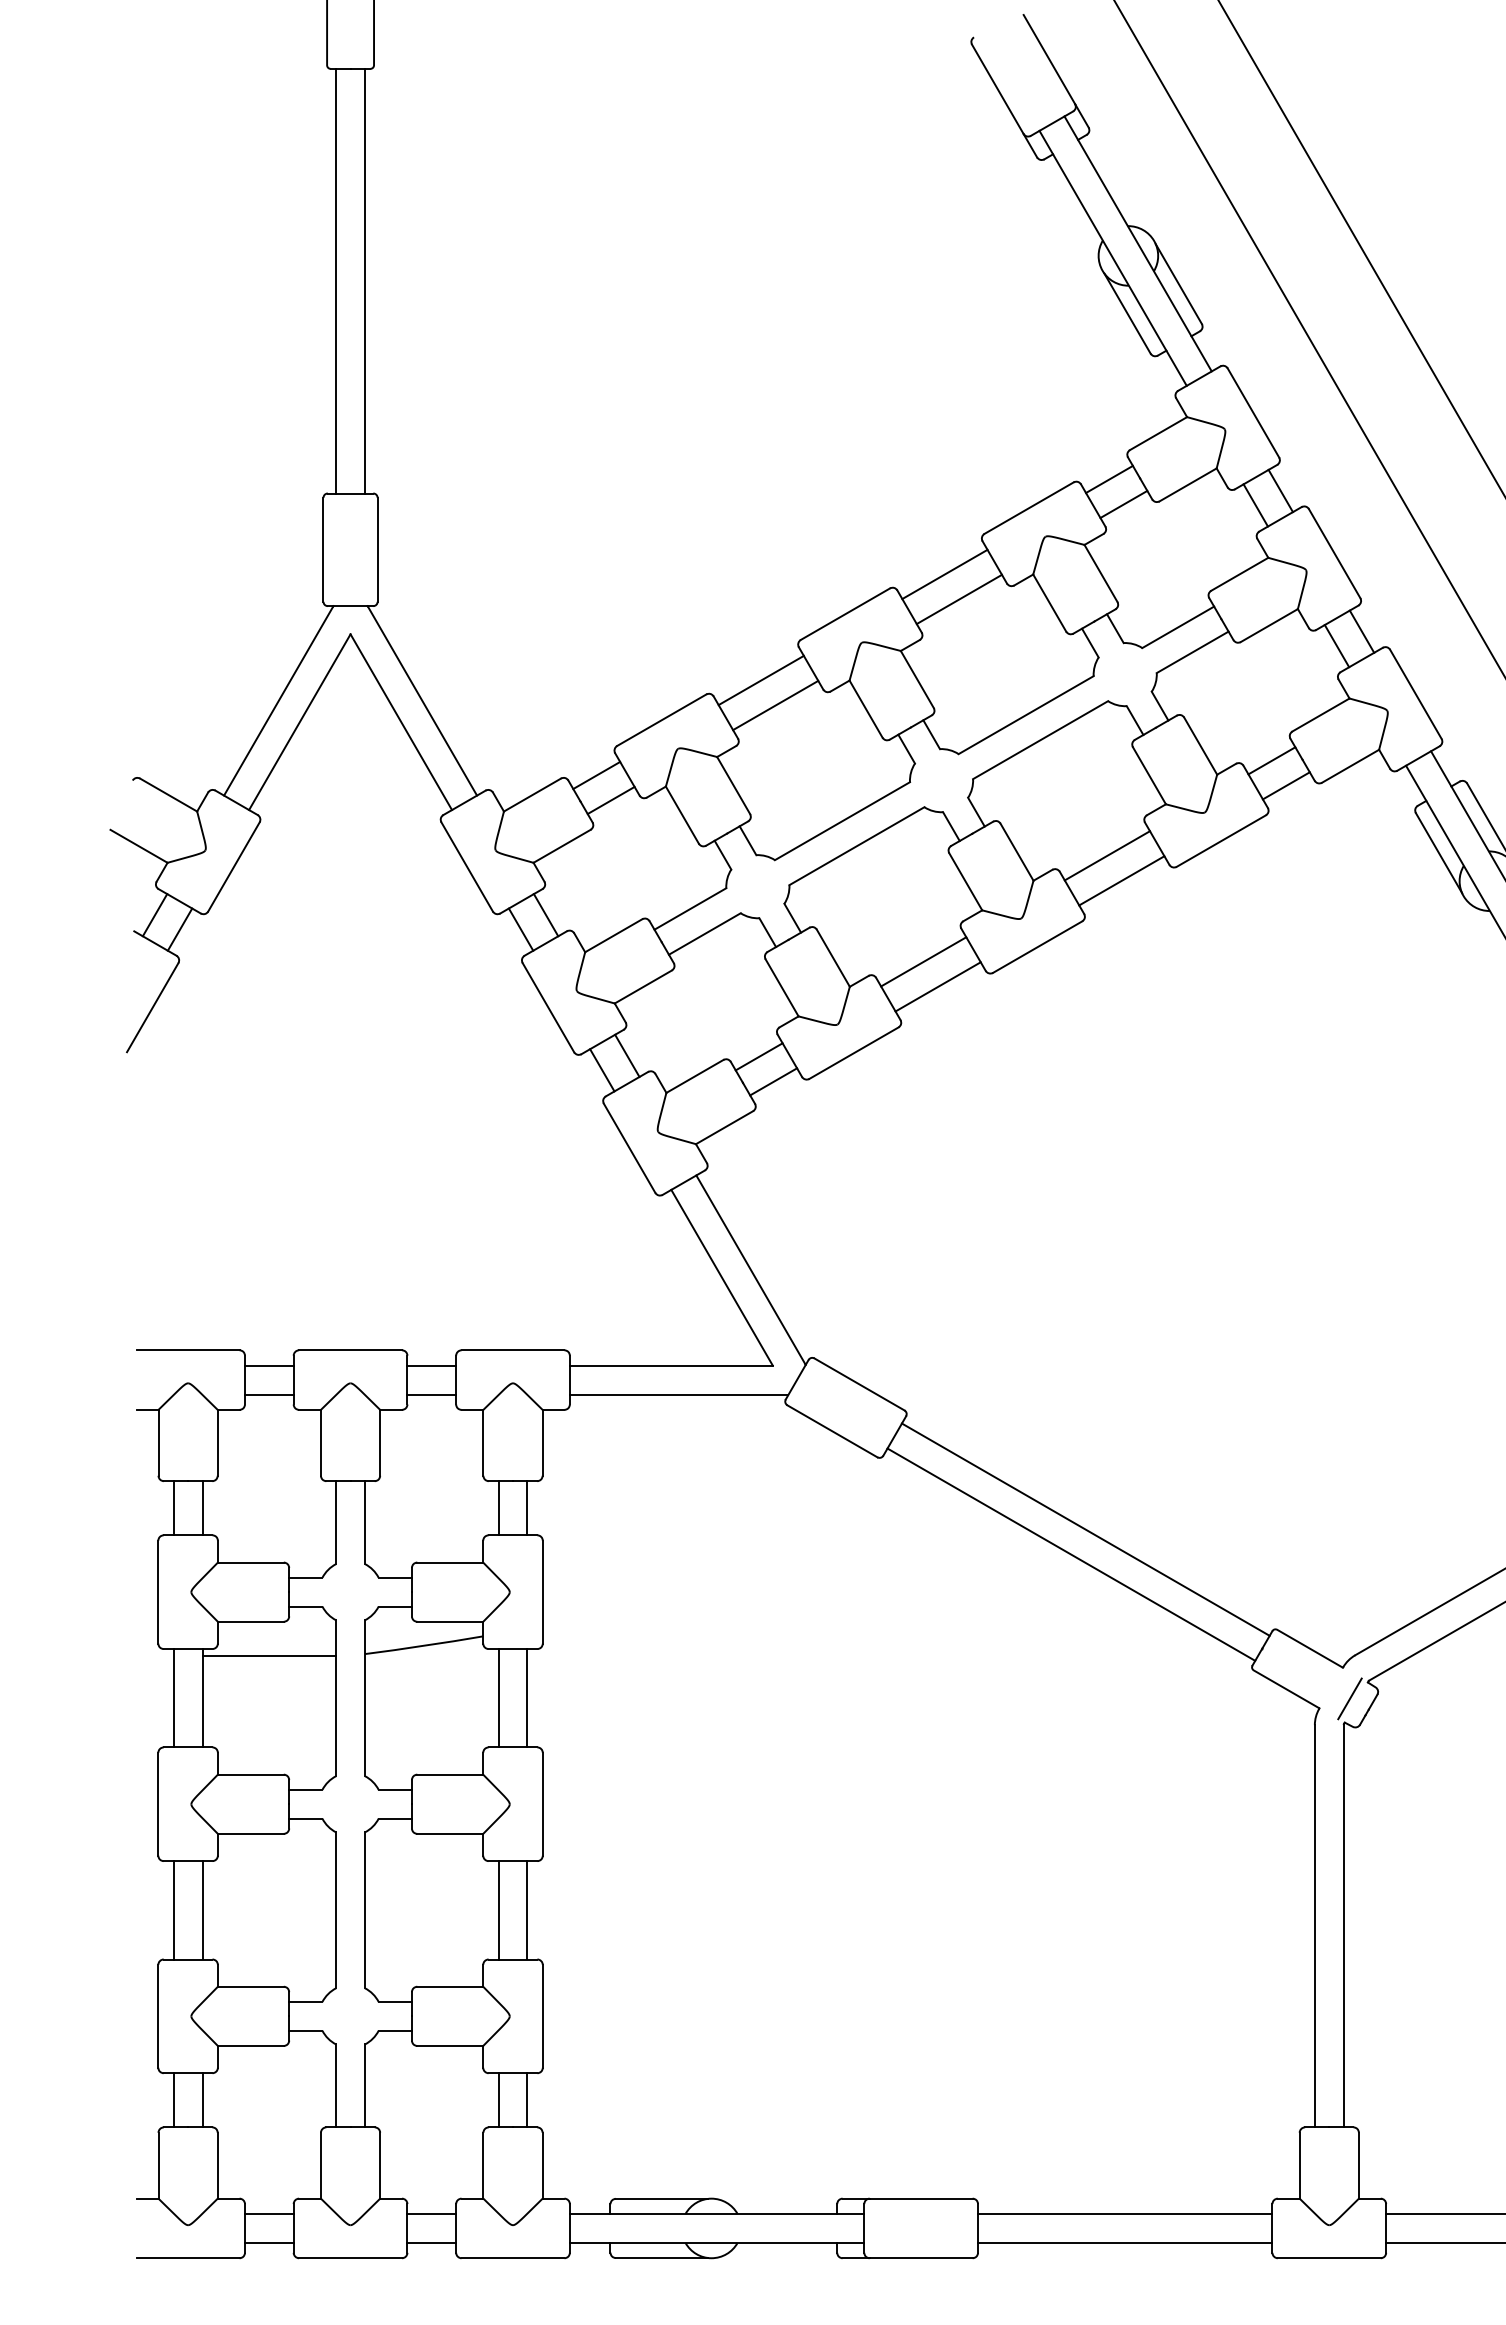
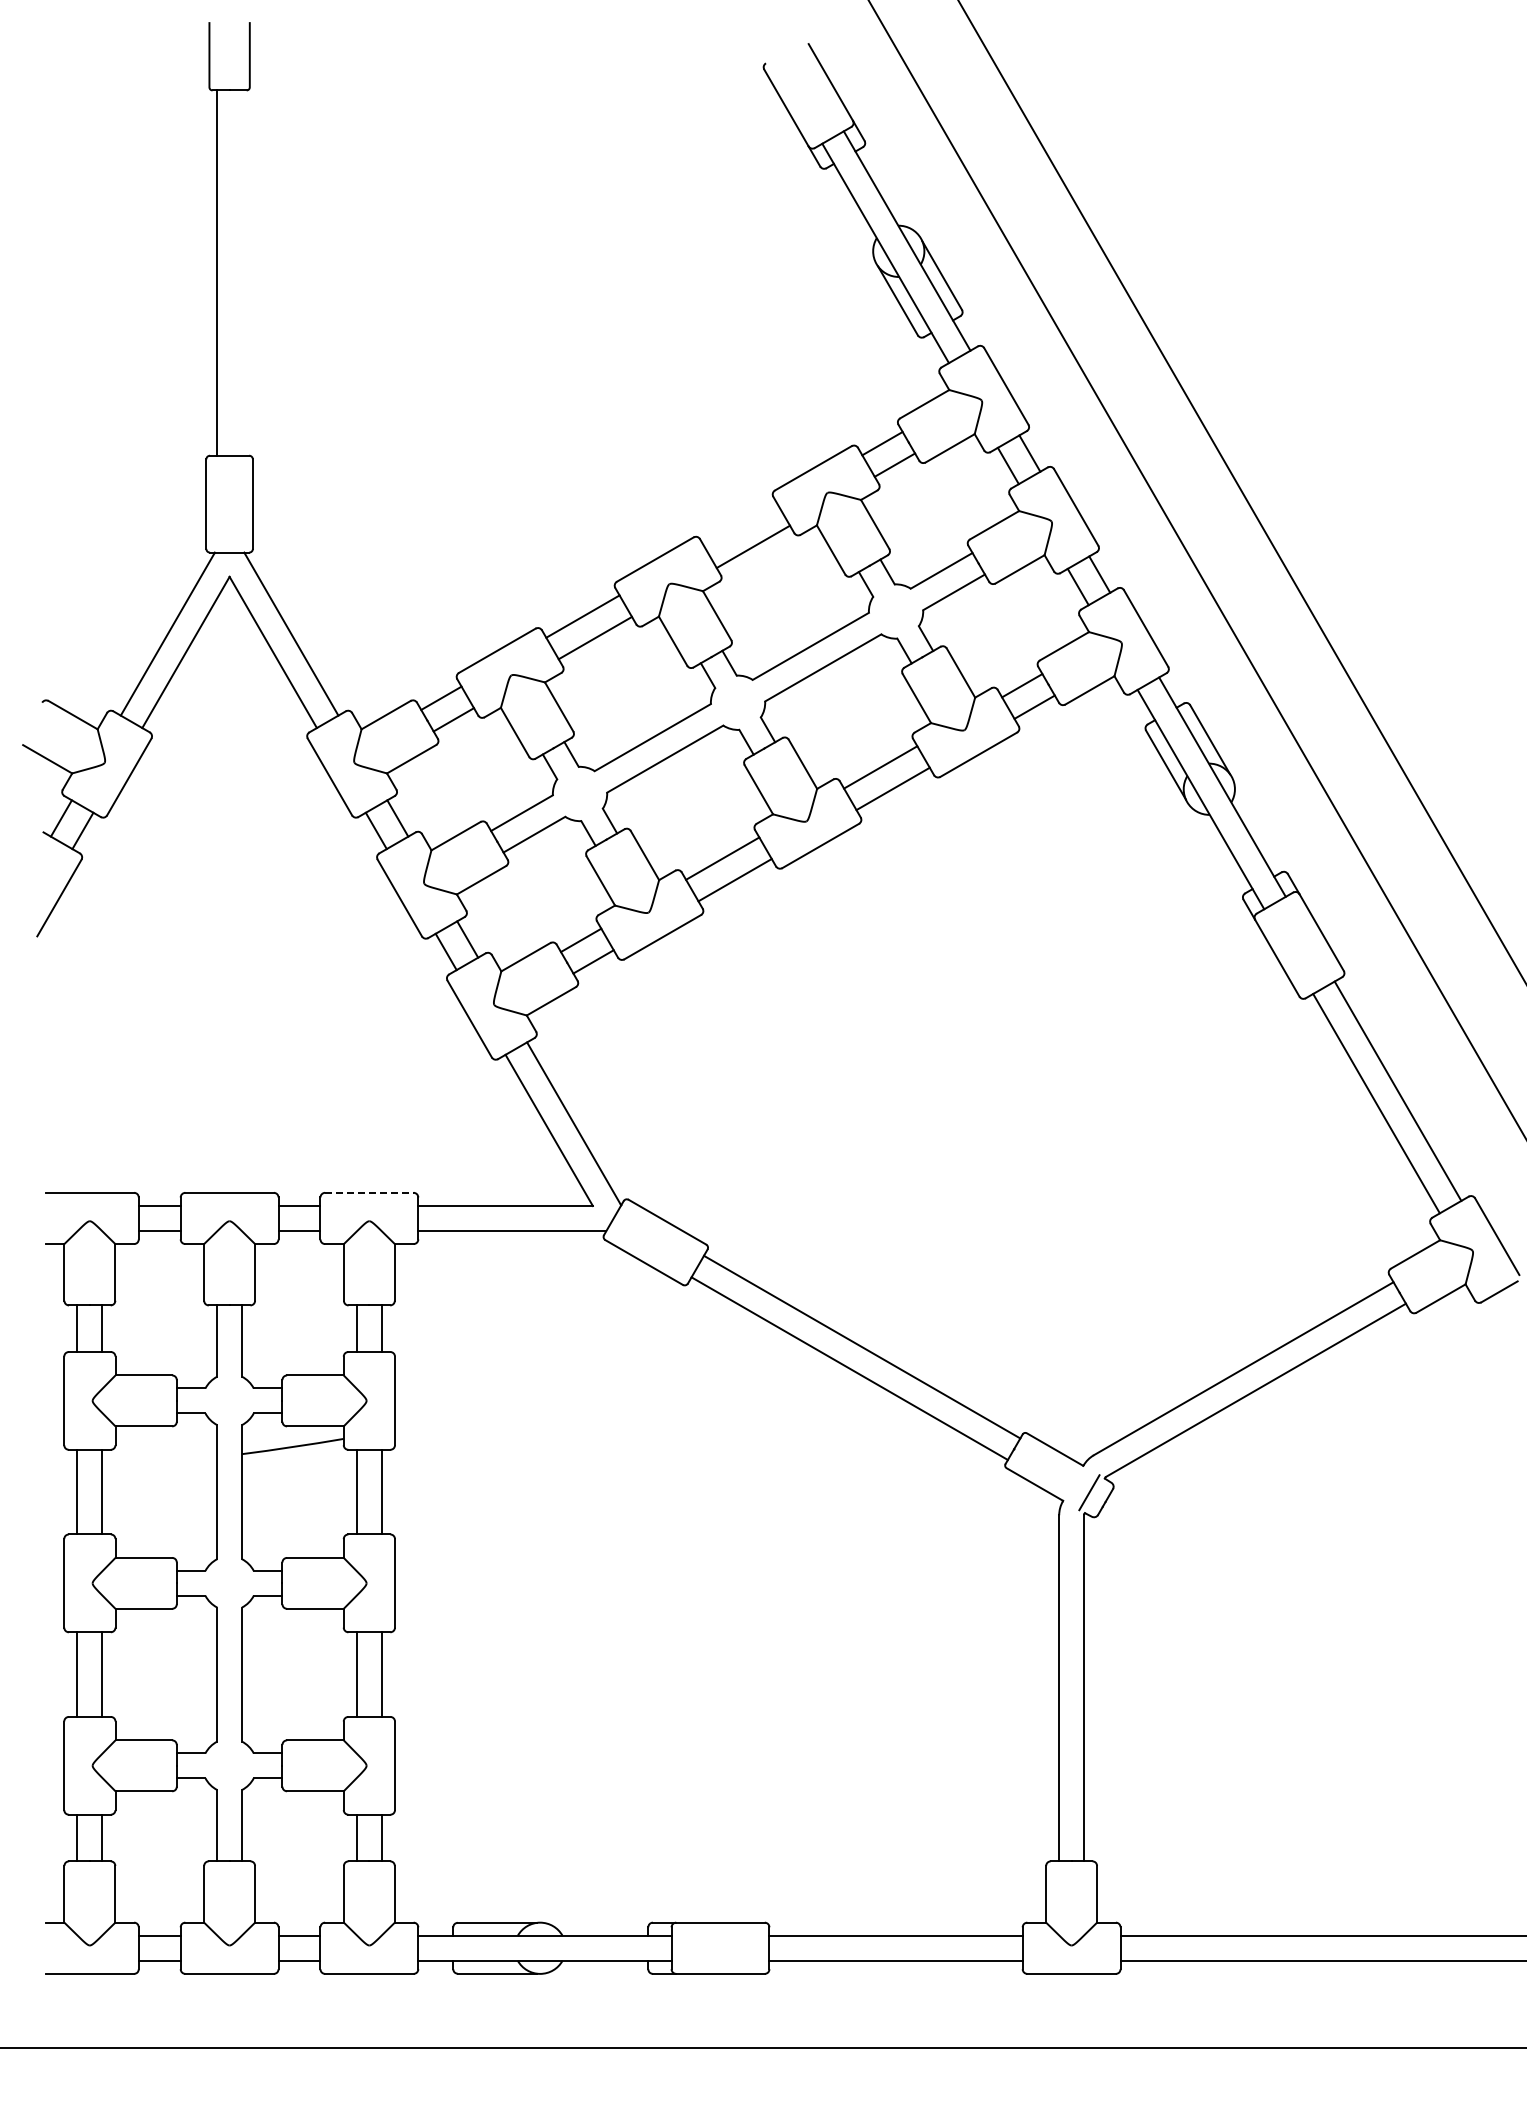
line: (365, 280) -> (242, 272), removed
line: (944, 574) -> (740, 525), removed
line: (513, 1349) -> (369, 1192), solid -> dashed
line: (269, 1655) -> (159, 1455), removed

